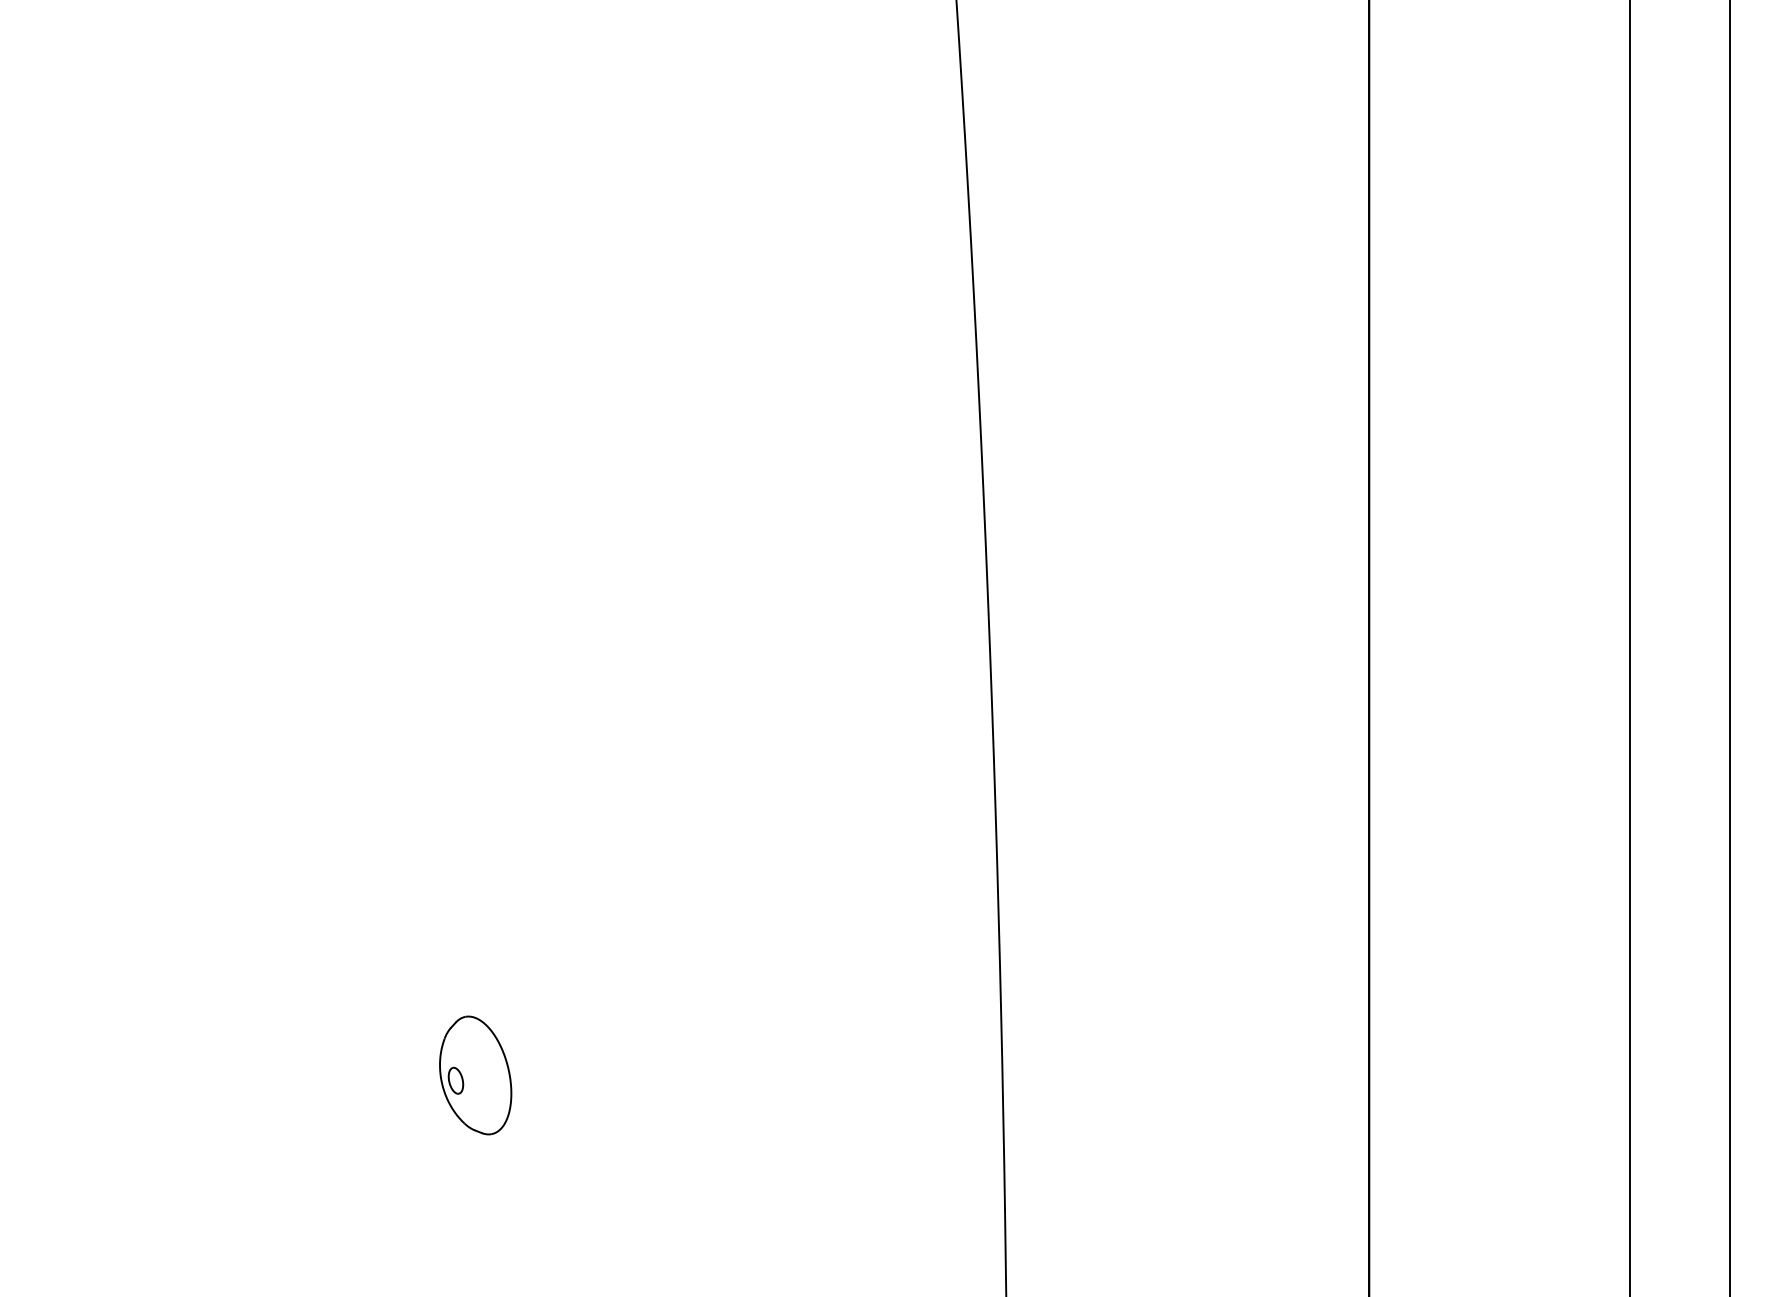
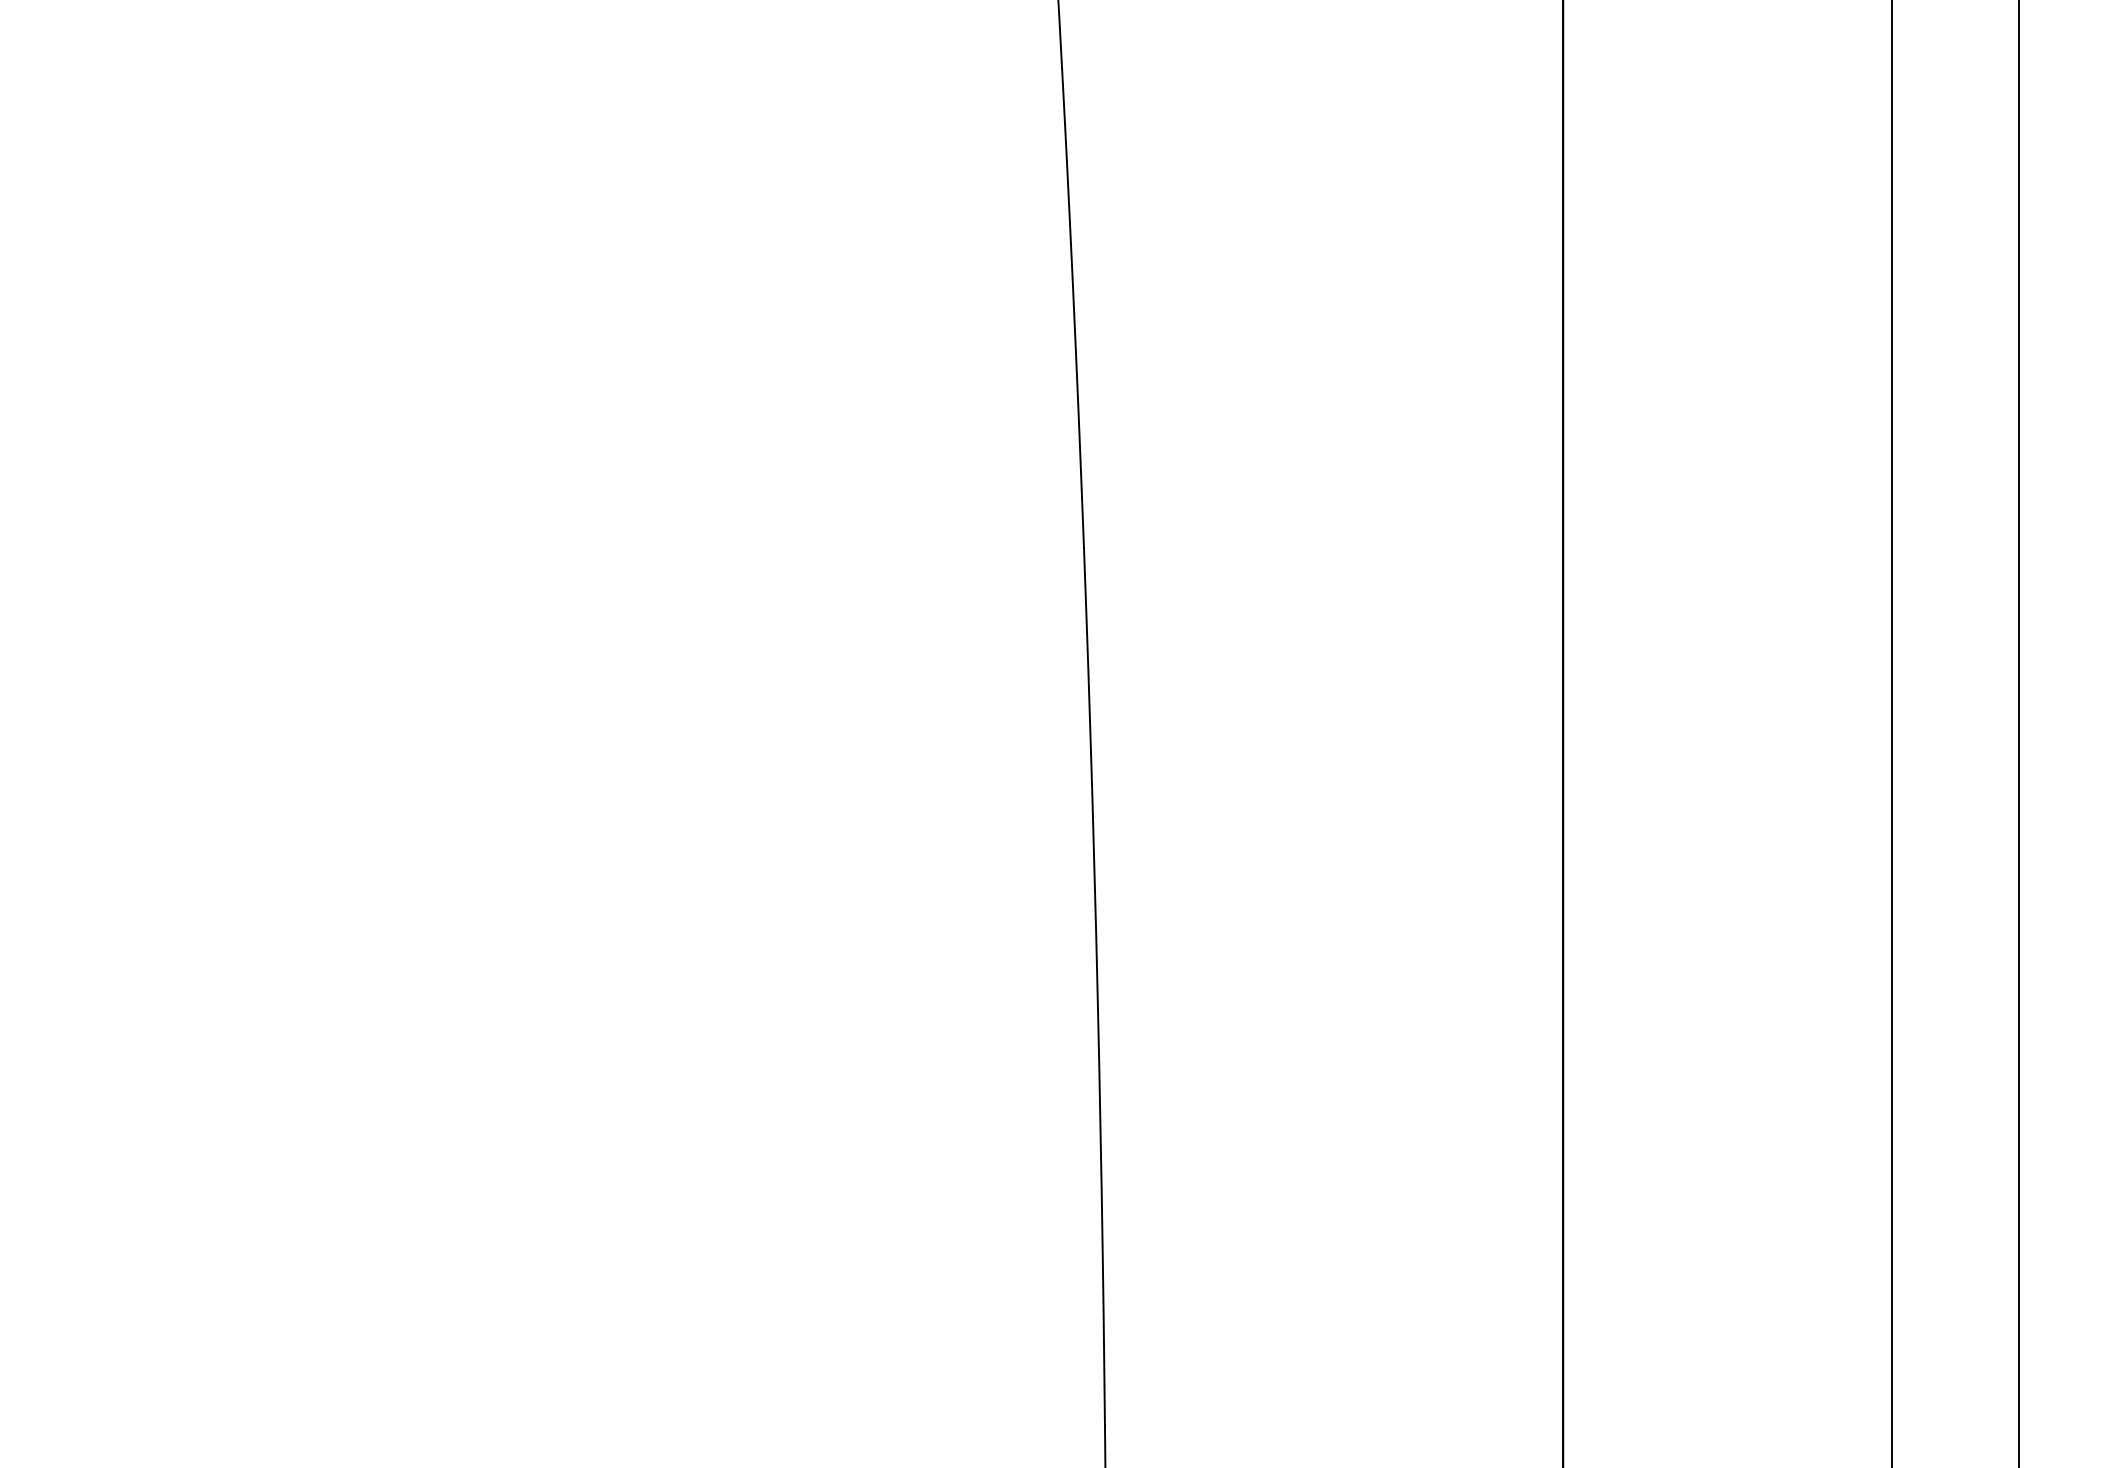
part: (475, 1075) -> (433, 1078), removed

